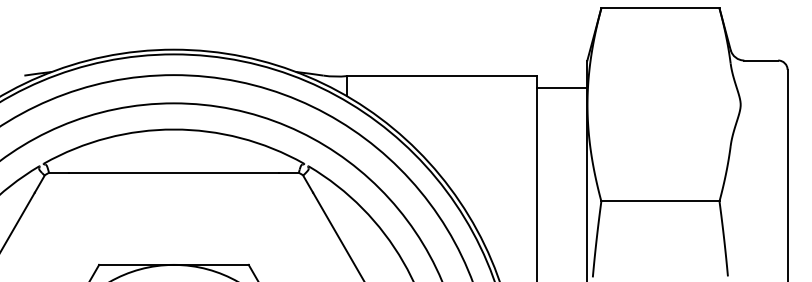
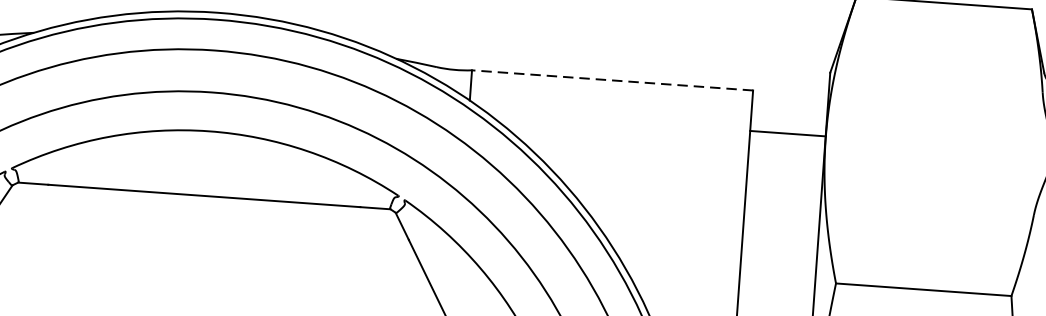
line: (441, 76) -> (611, 81), solid -> dashed
line: (561, 88) -> (787, 133), moved

